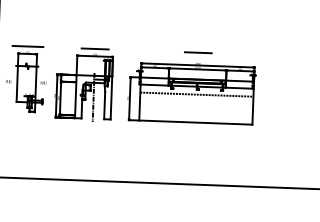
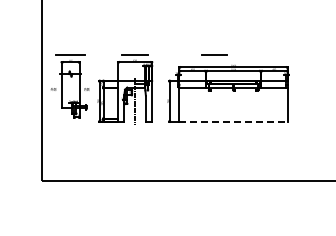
line: (198, 52) -> (214, 54), moved
line: (196, 94) -> (233, 95), removed
line: (196, 122) -> (234, 121), solid -> dashed

